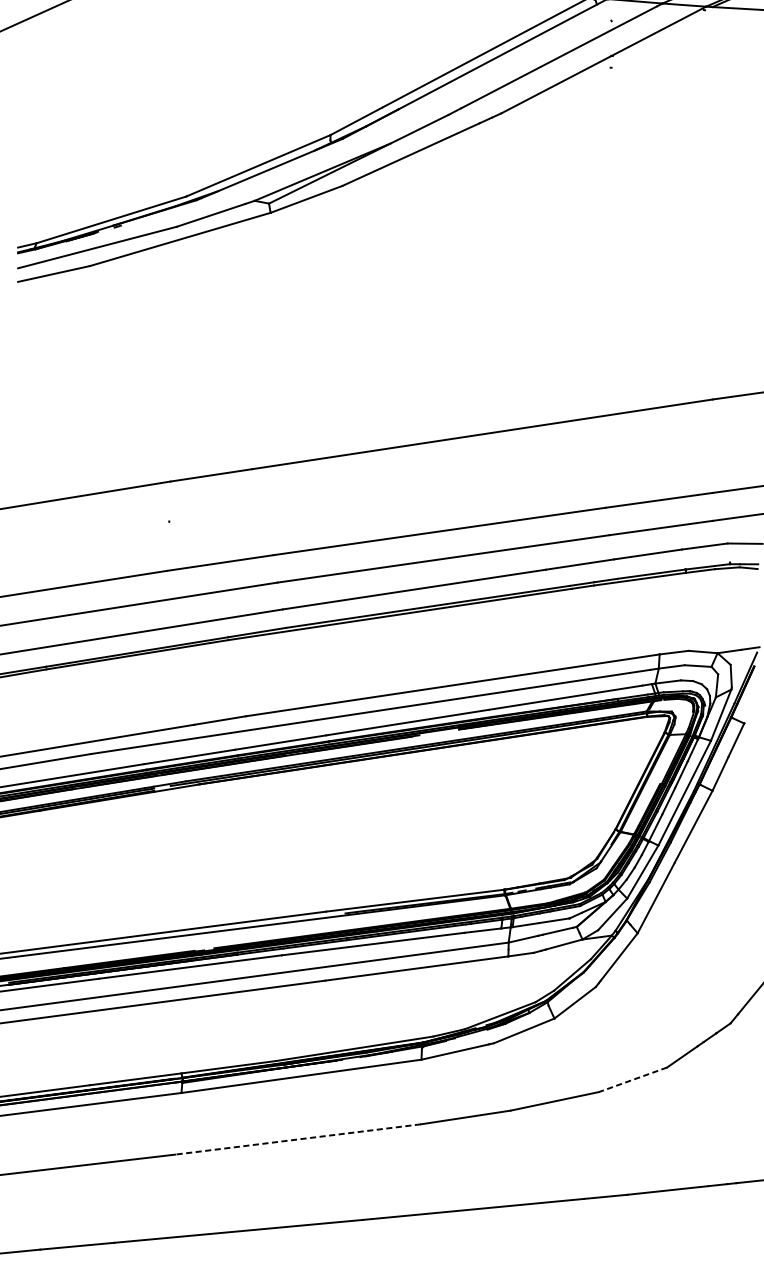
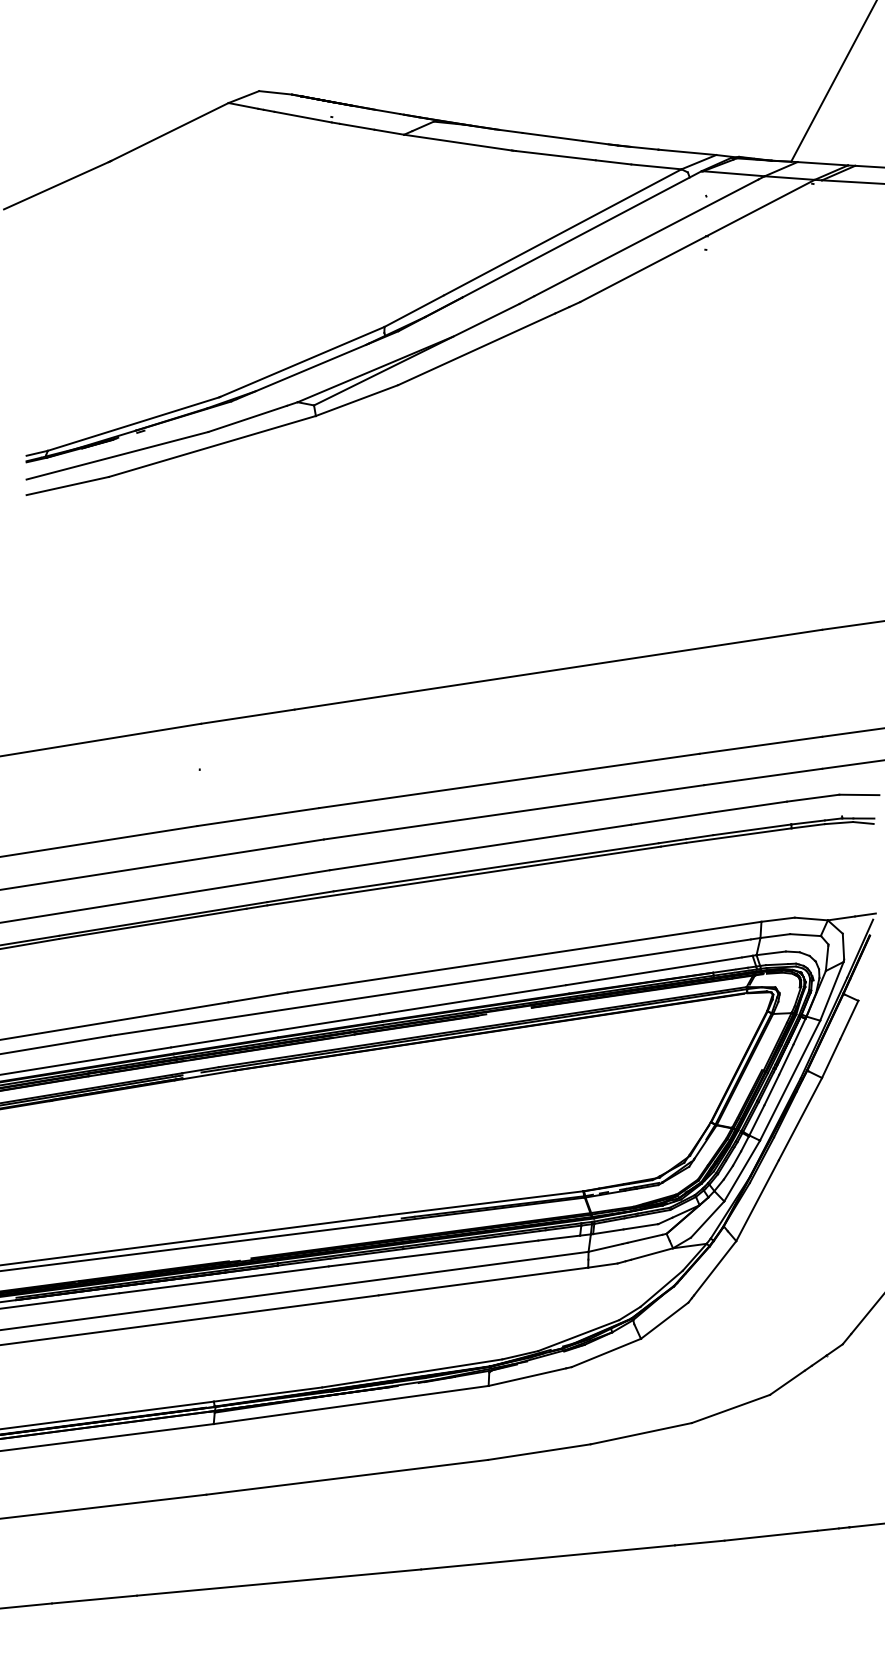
line: (632, 1079) -> (730, 1408), dashed -> solid
line: (298, 1139) -> (347, 1477), dashed -> solid

